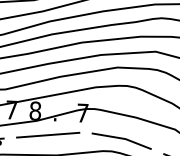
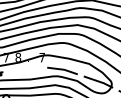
line: (46, 135) -> (24, 69), removed

